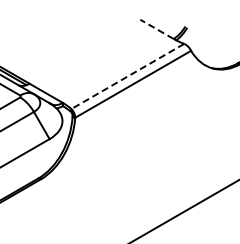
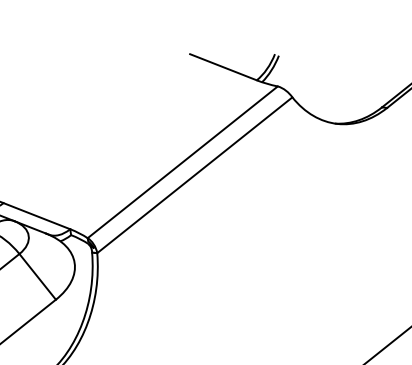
line: (156, 29) -> (222, 67), dashed -> solid
line: (127, 76) -> (182, 162), dashed -> solid

